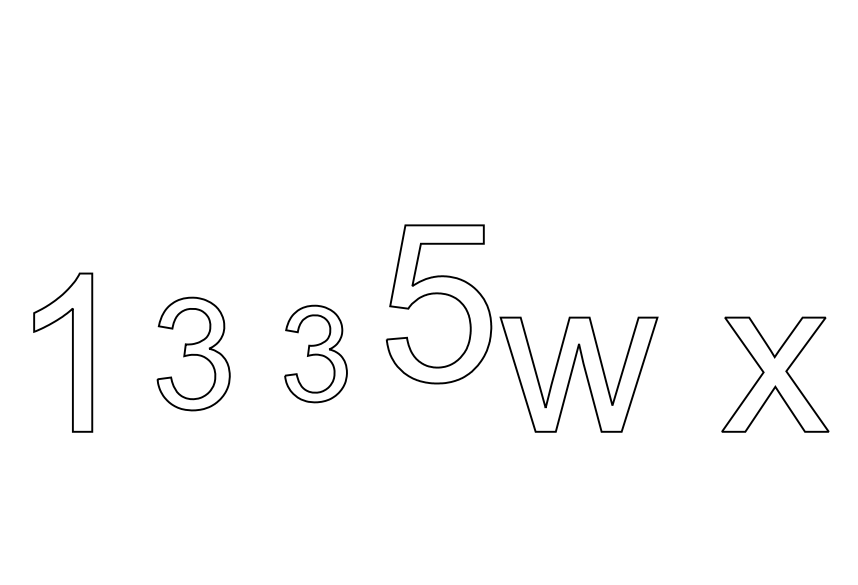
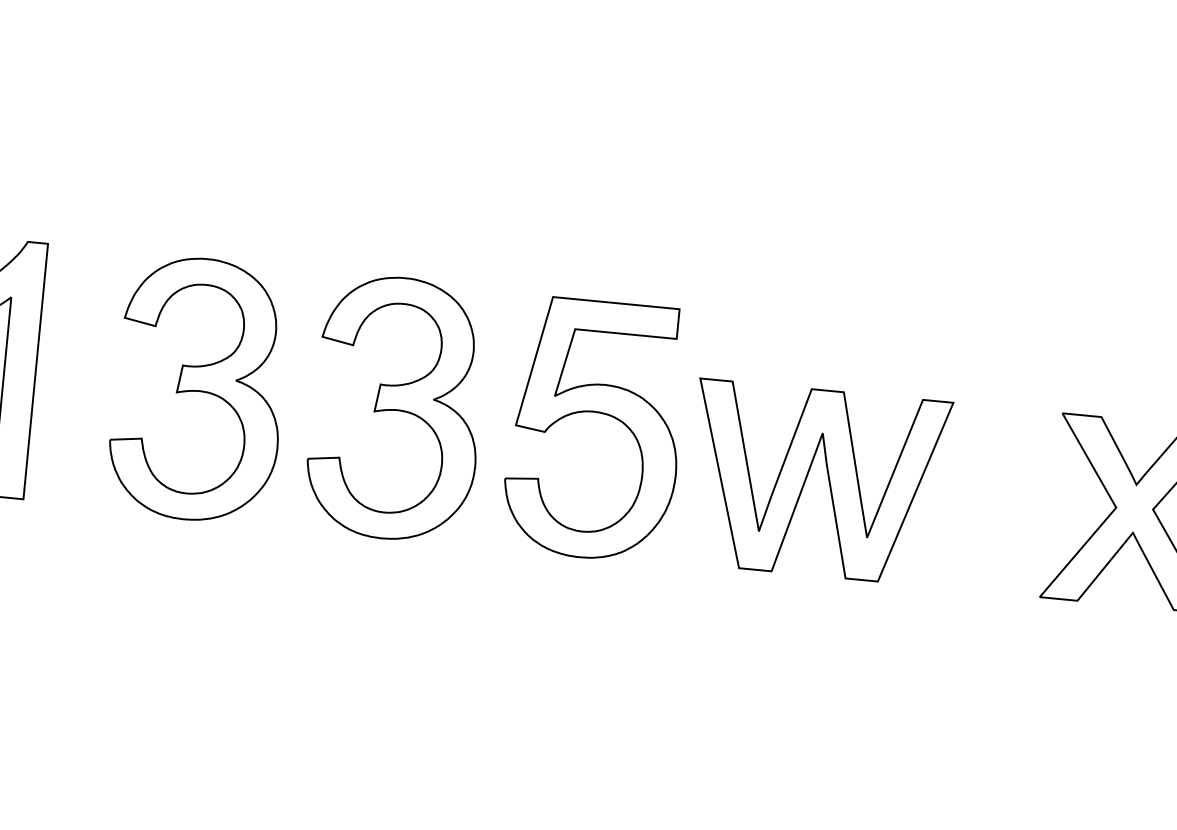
part: (438, 294) -> (595, 413), moved
part: (193, 353) -> (199, 388), size x1.43
part: (315, 353) -> (395, 407), size x1.67

